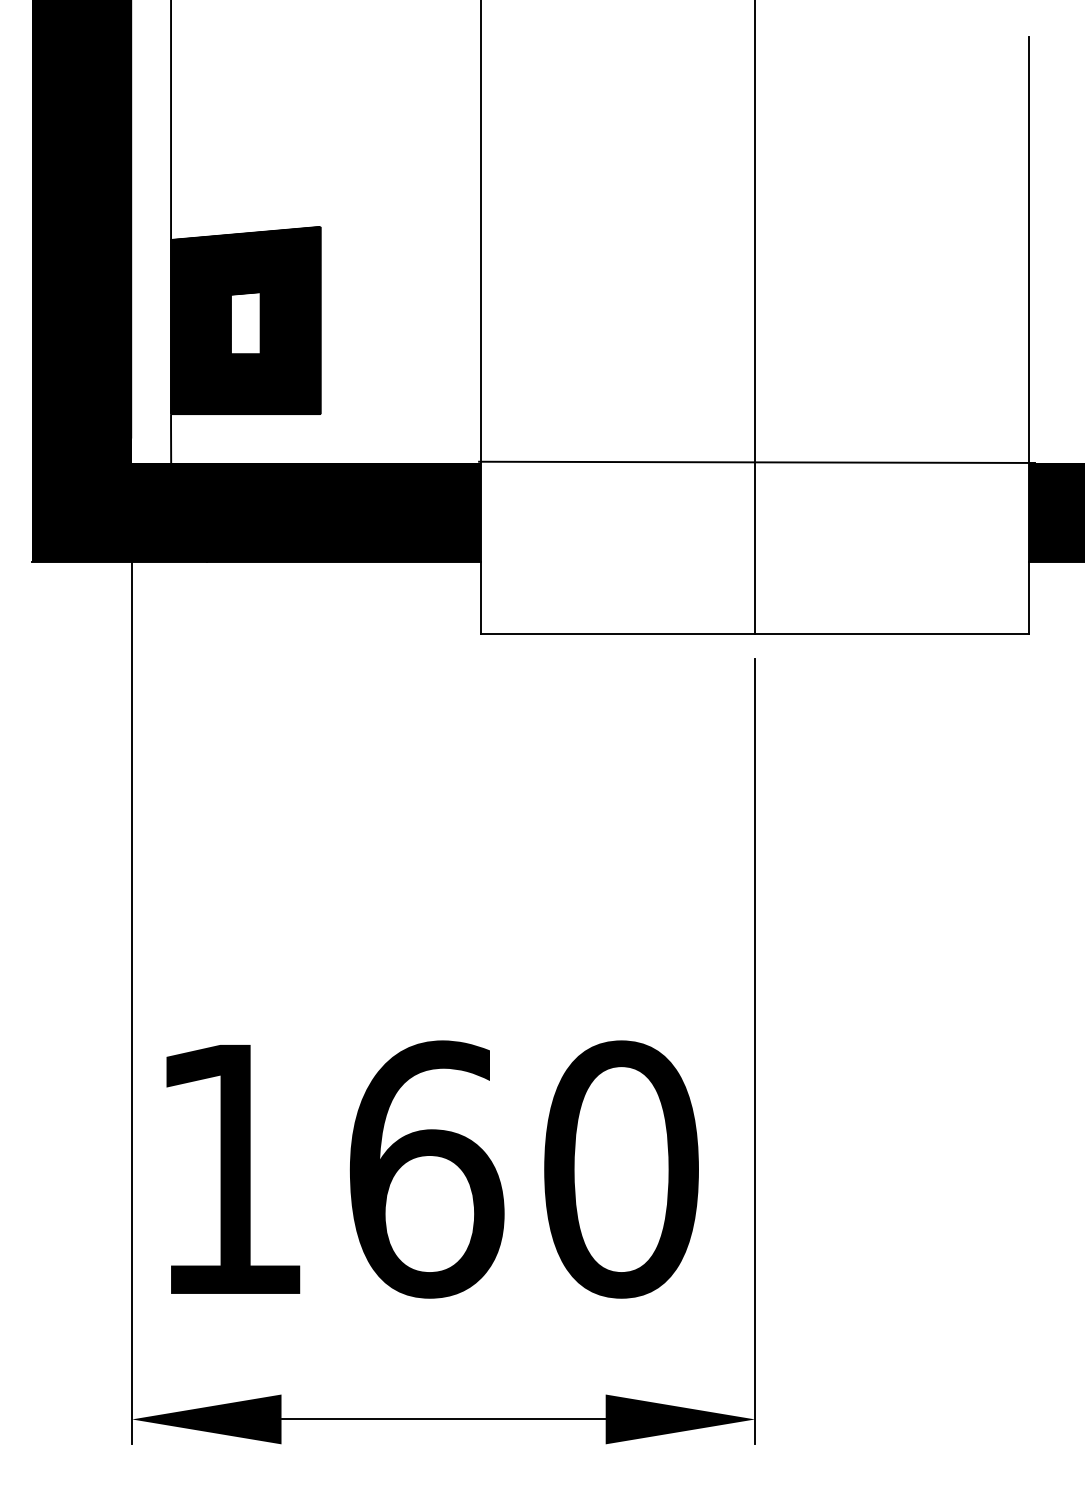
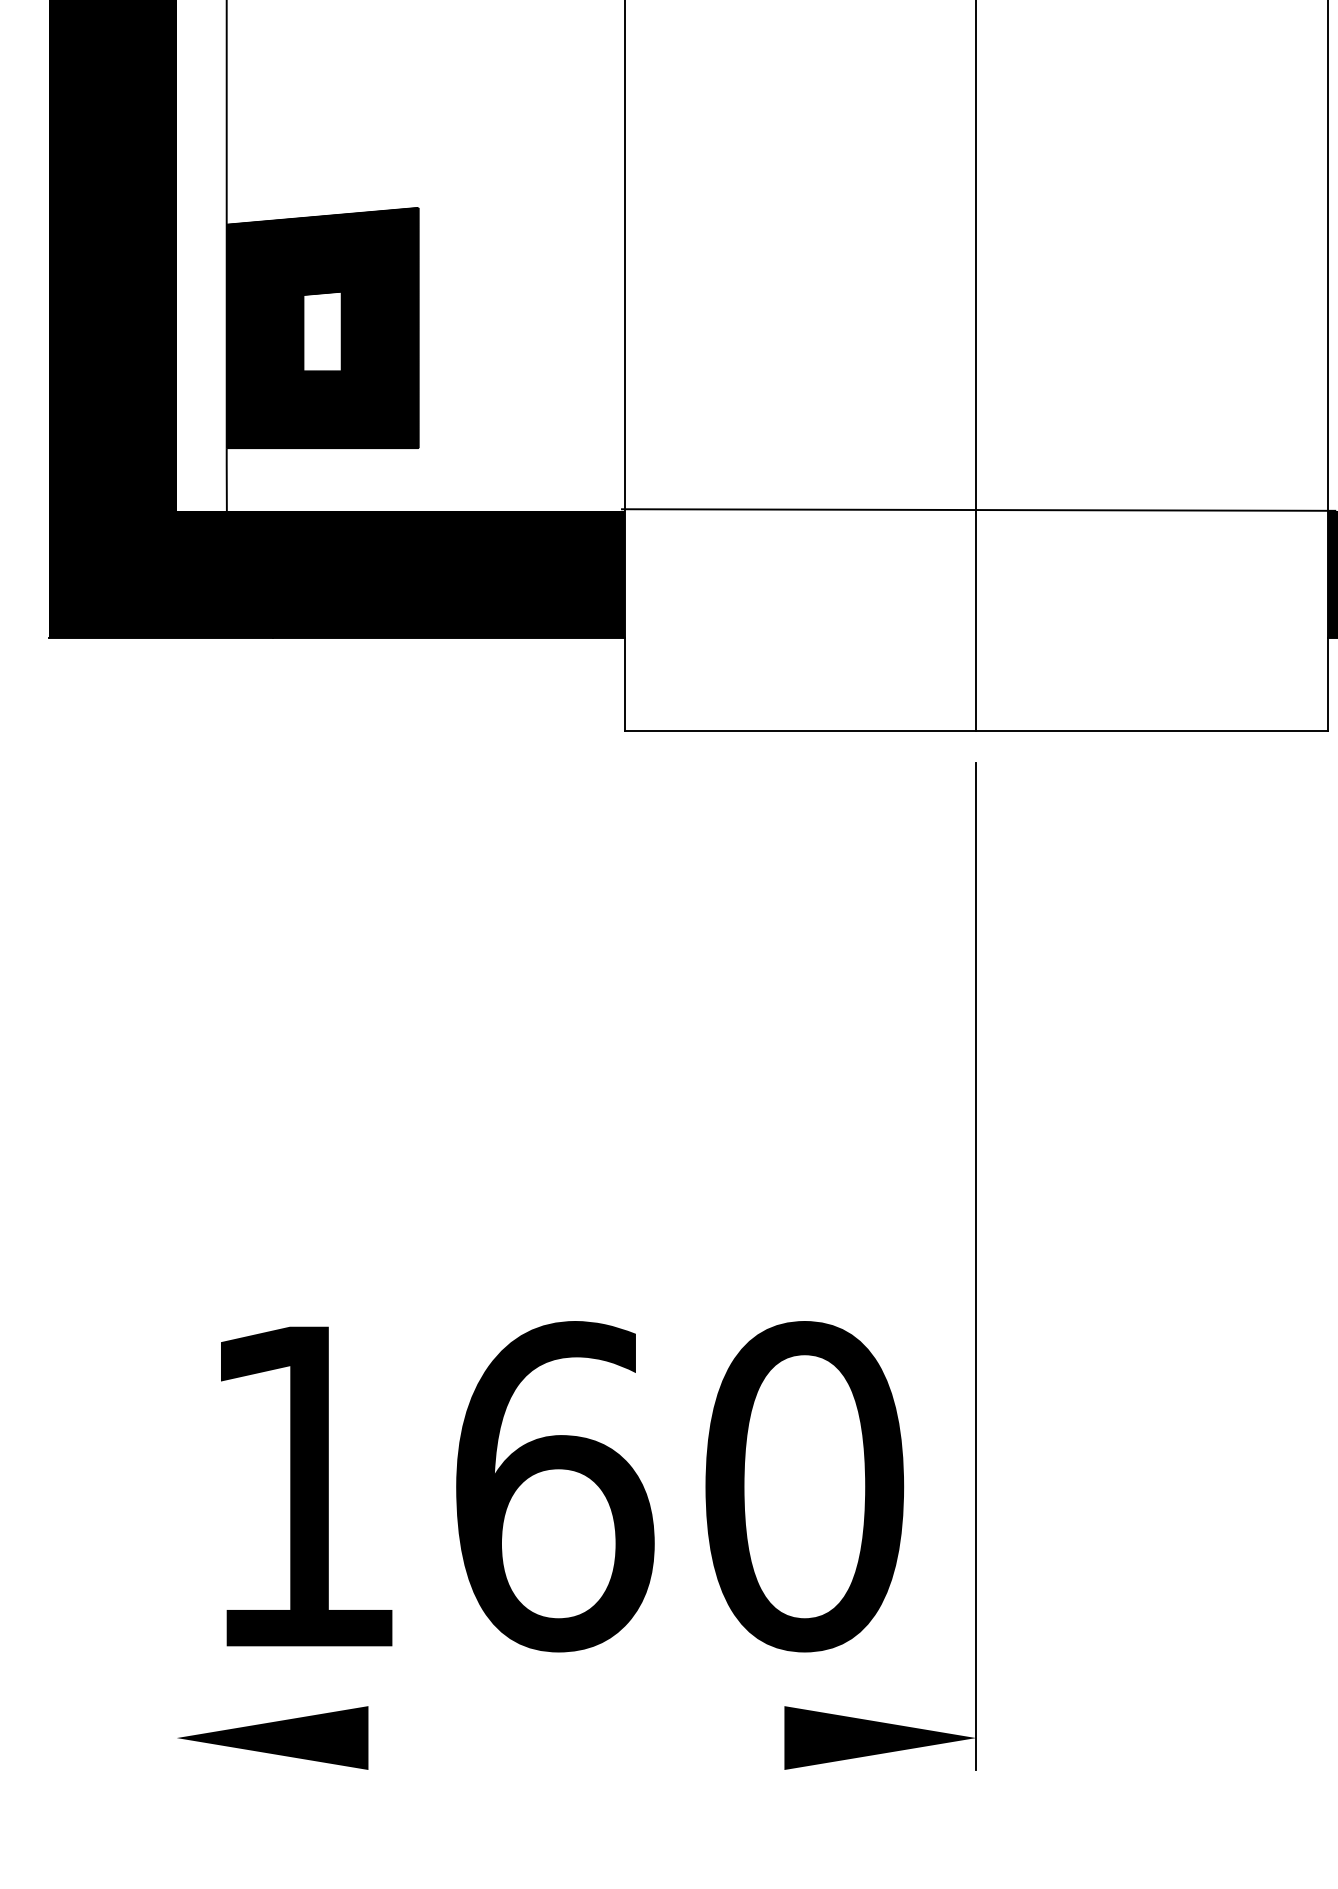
line: (132, 965) -> (177, 1155), removed
text: (432, 1169) -> (562, 1486), moved
line: (443, 1419) -> (576, 1738), removed

